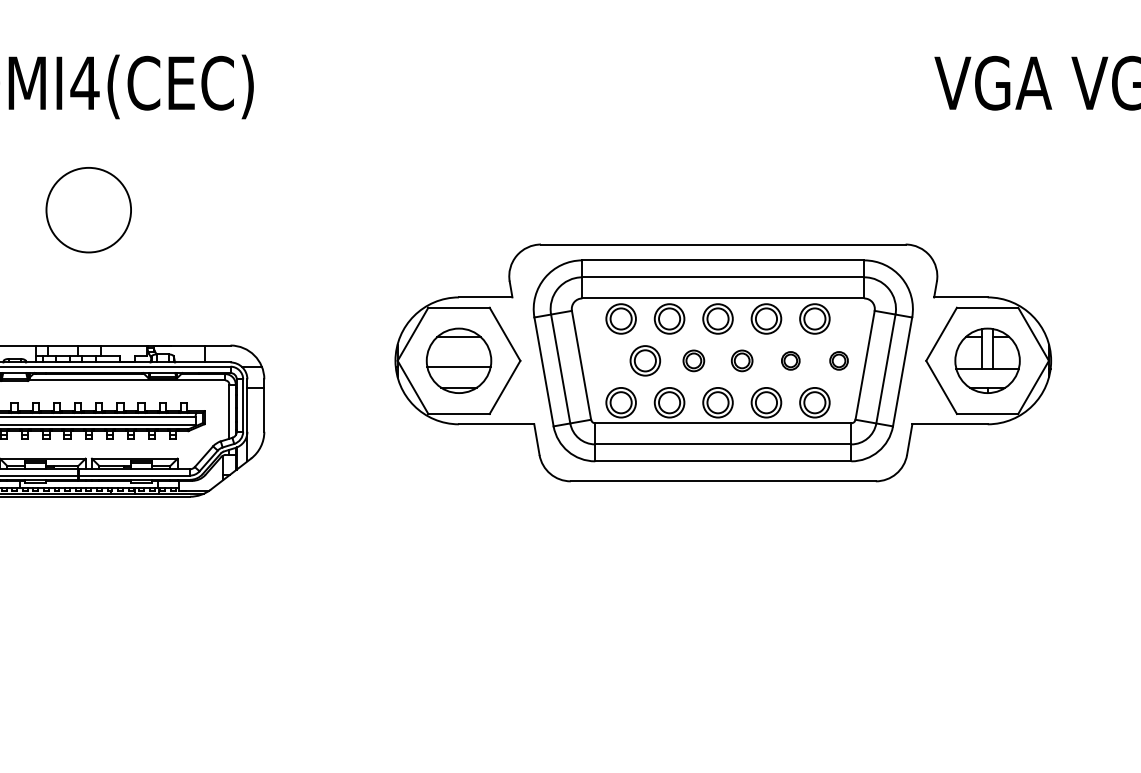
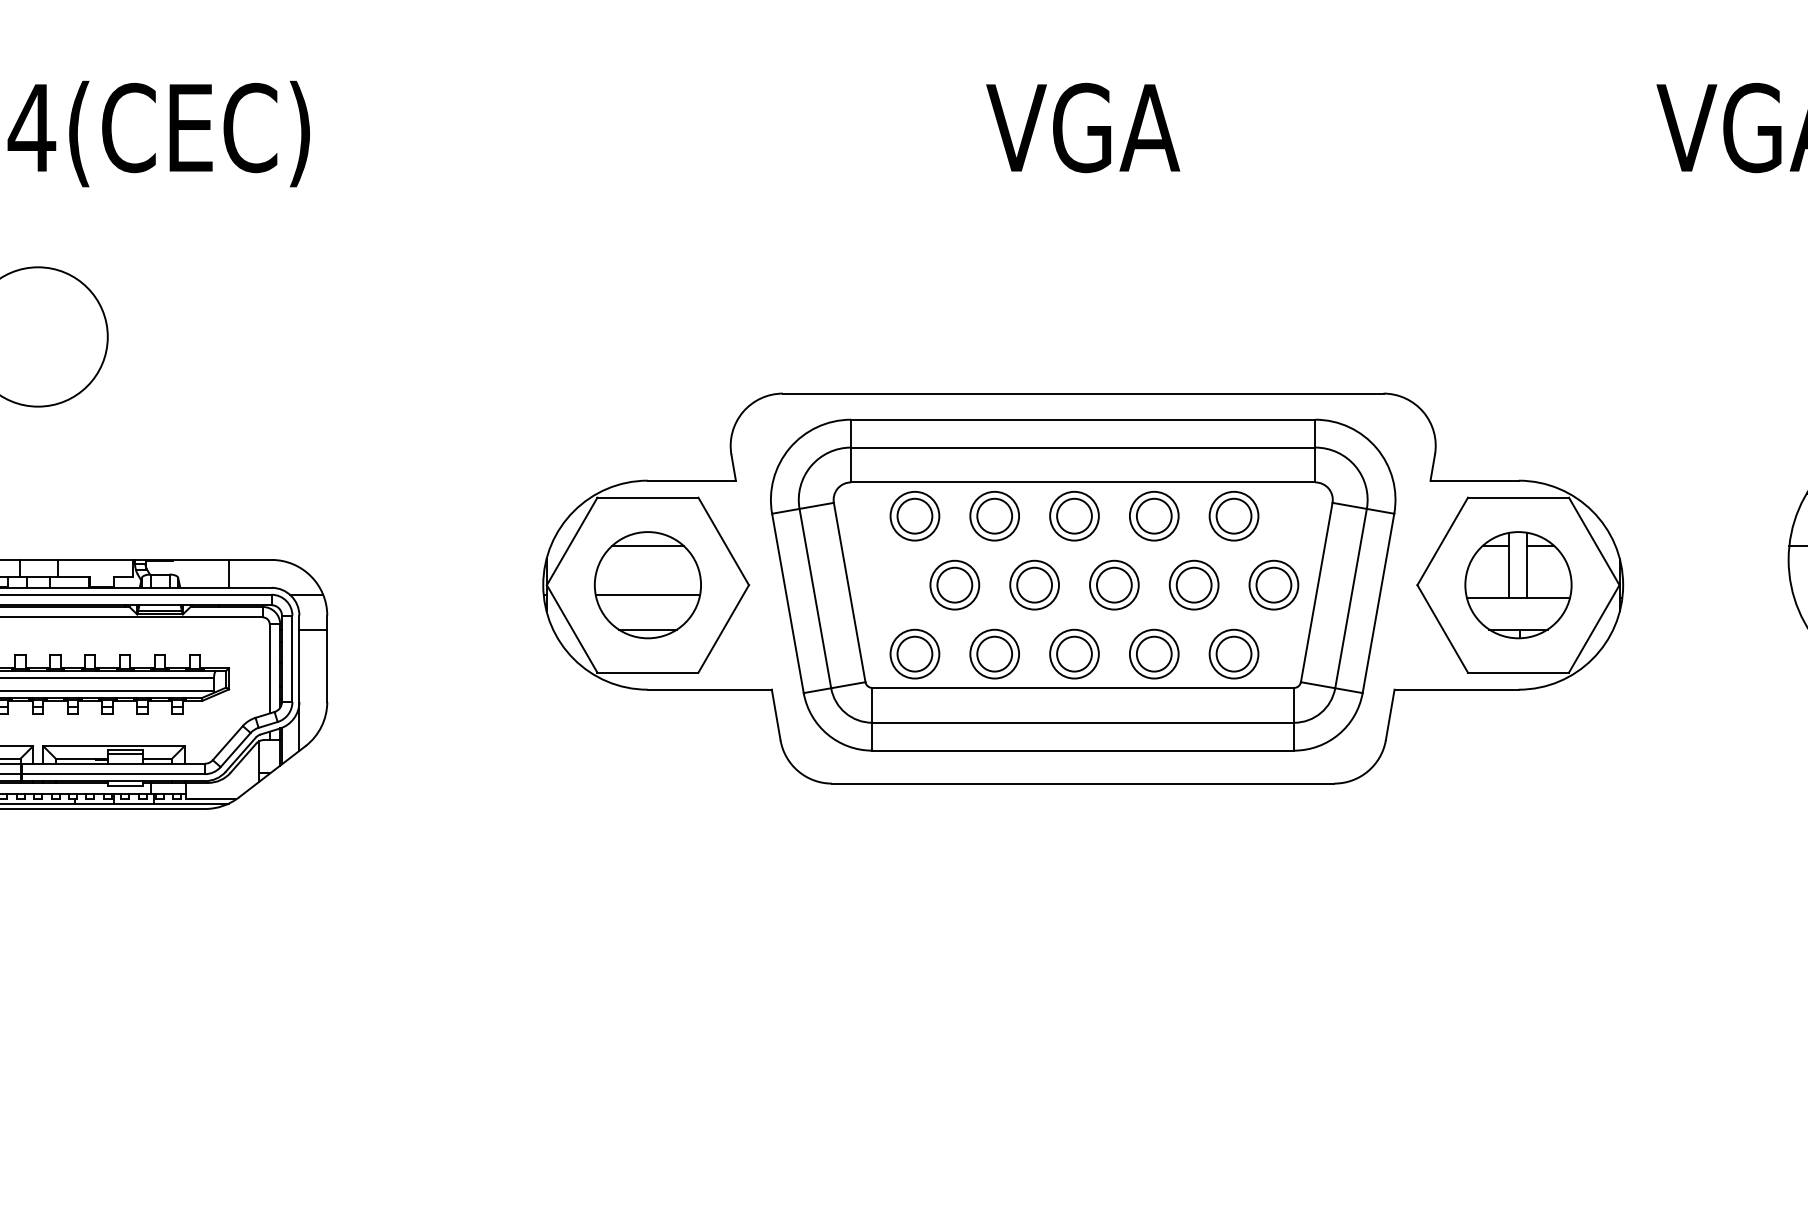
text: (993, 82) -> (1083, 126), moved
part: (693, 360) -> (1034, 584), size x1.43
part: (741, 360) -> (1113, 584), size x1.43
part: (790, 360) -> (1193, 584), size x1.67
part: (838, 360) -> (1272, 584), size x1.67

